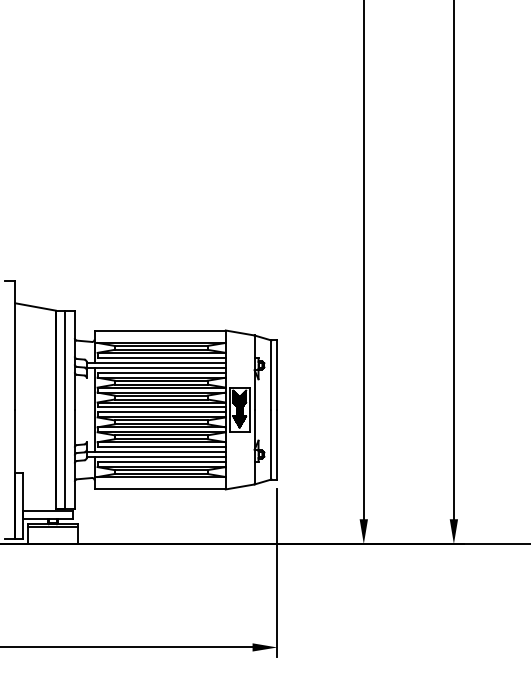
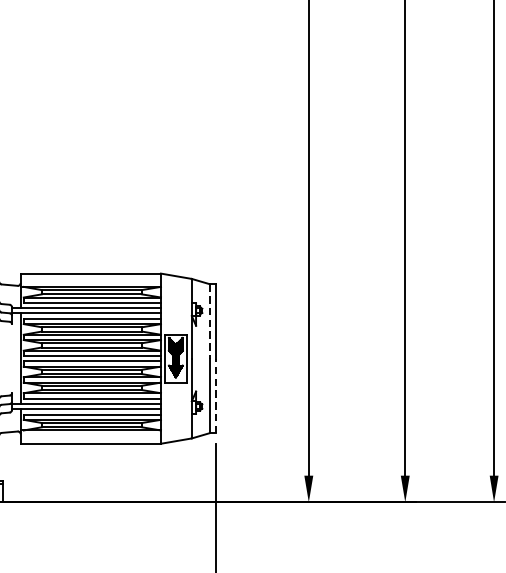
line: (271, 375) -> (209, 321), solid -> dashed
line: (277, 444) -> (216, 395), solid -> dashed

